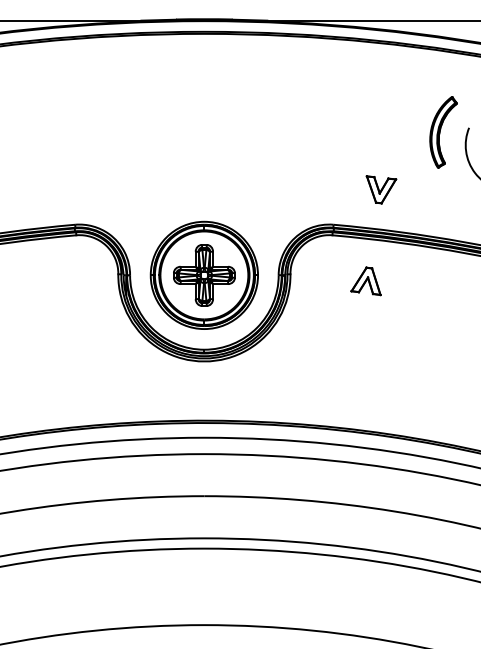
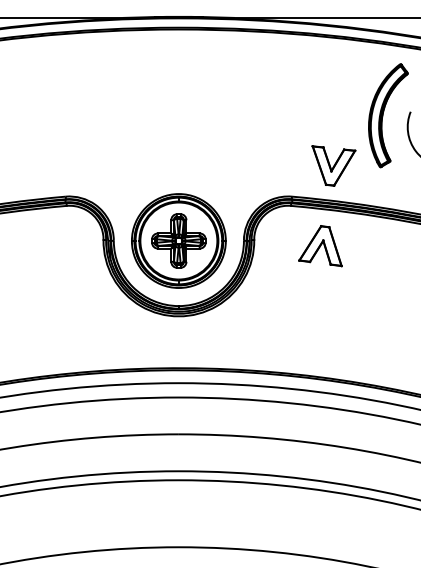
part: (443, 132) -> (388, 115), size x1.67
part: (381, 189) -> (333, 165), size x1.67
part: (365, 281) -> (319, 246), size x1.67

